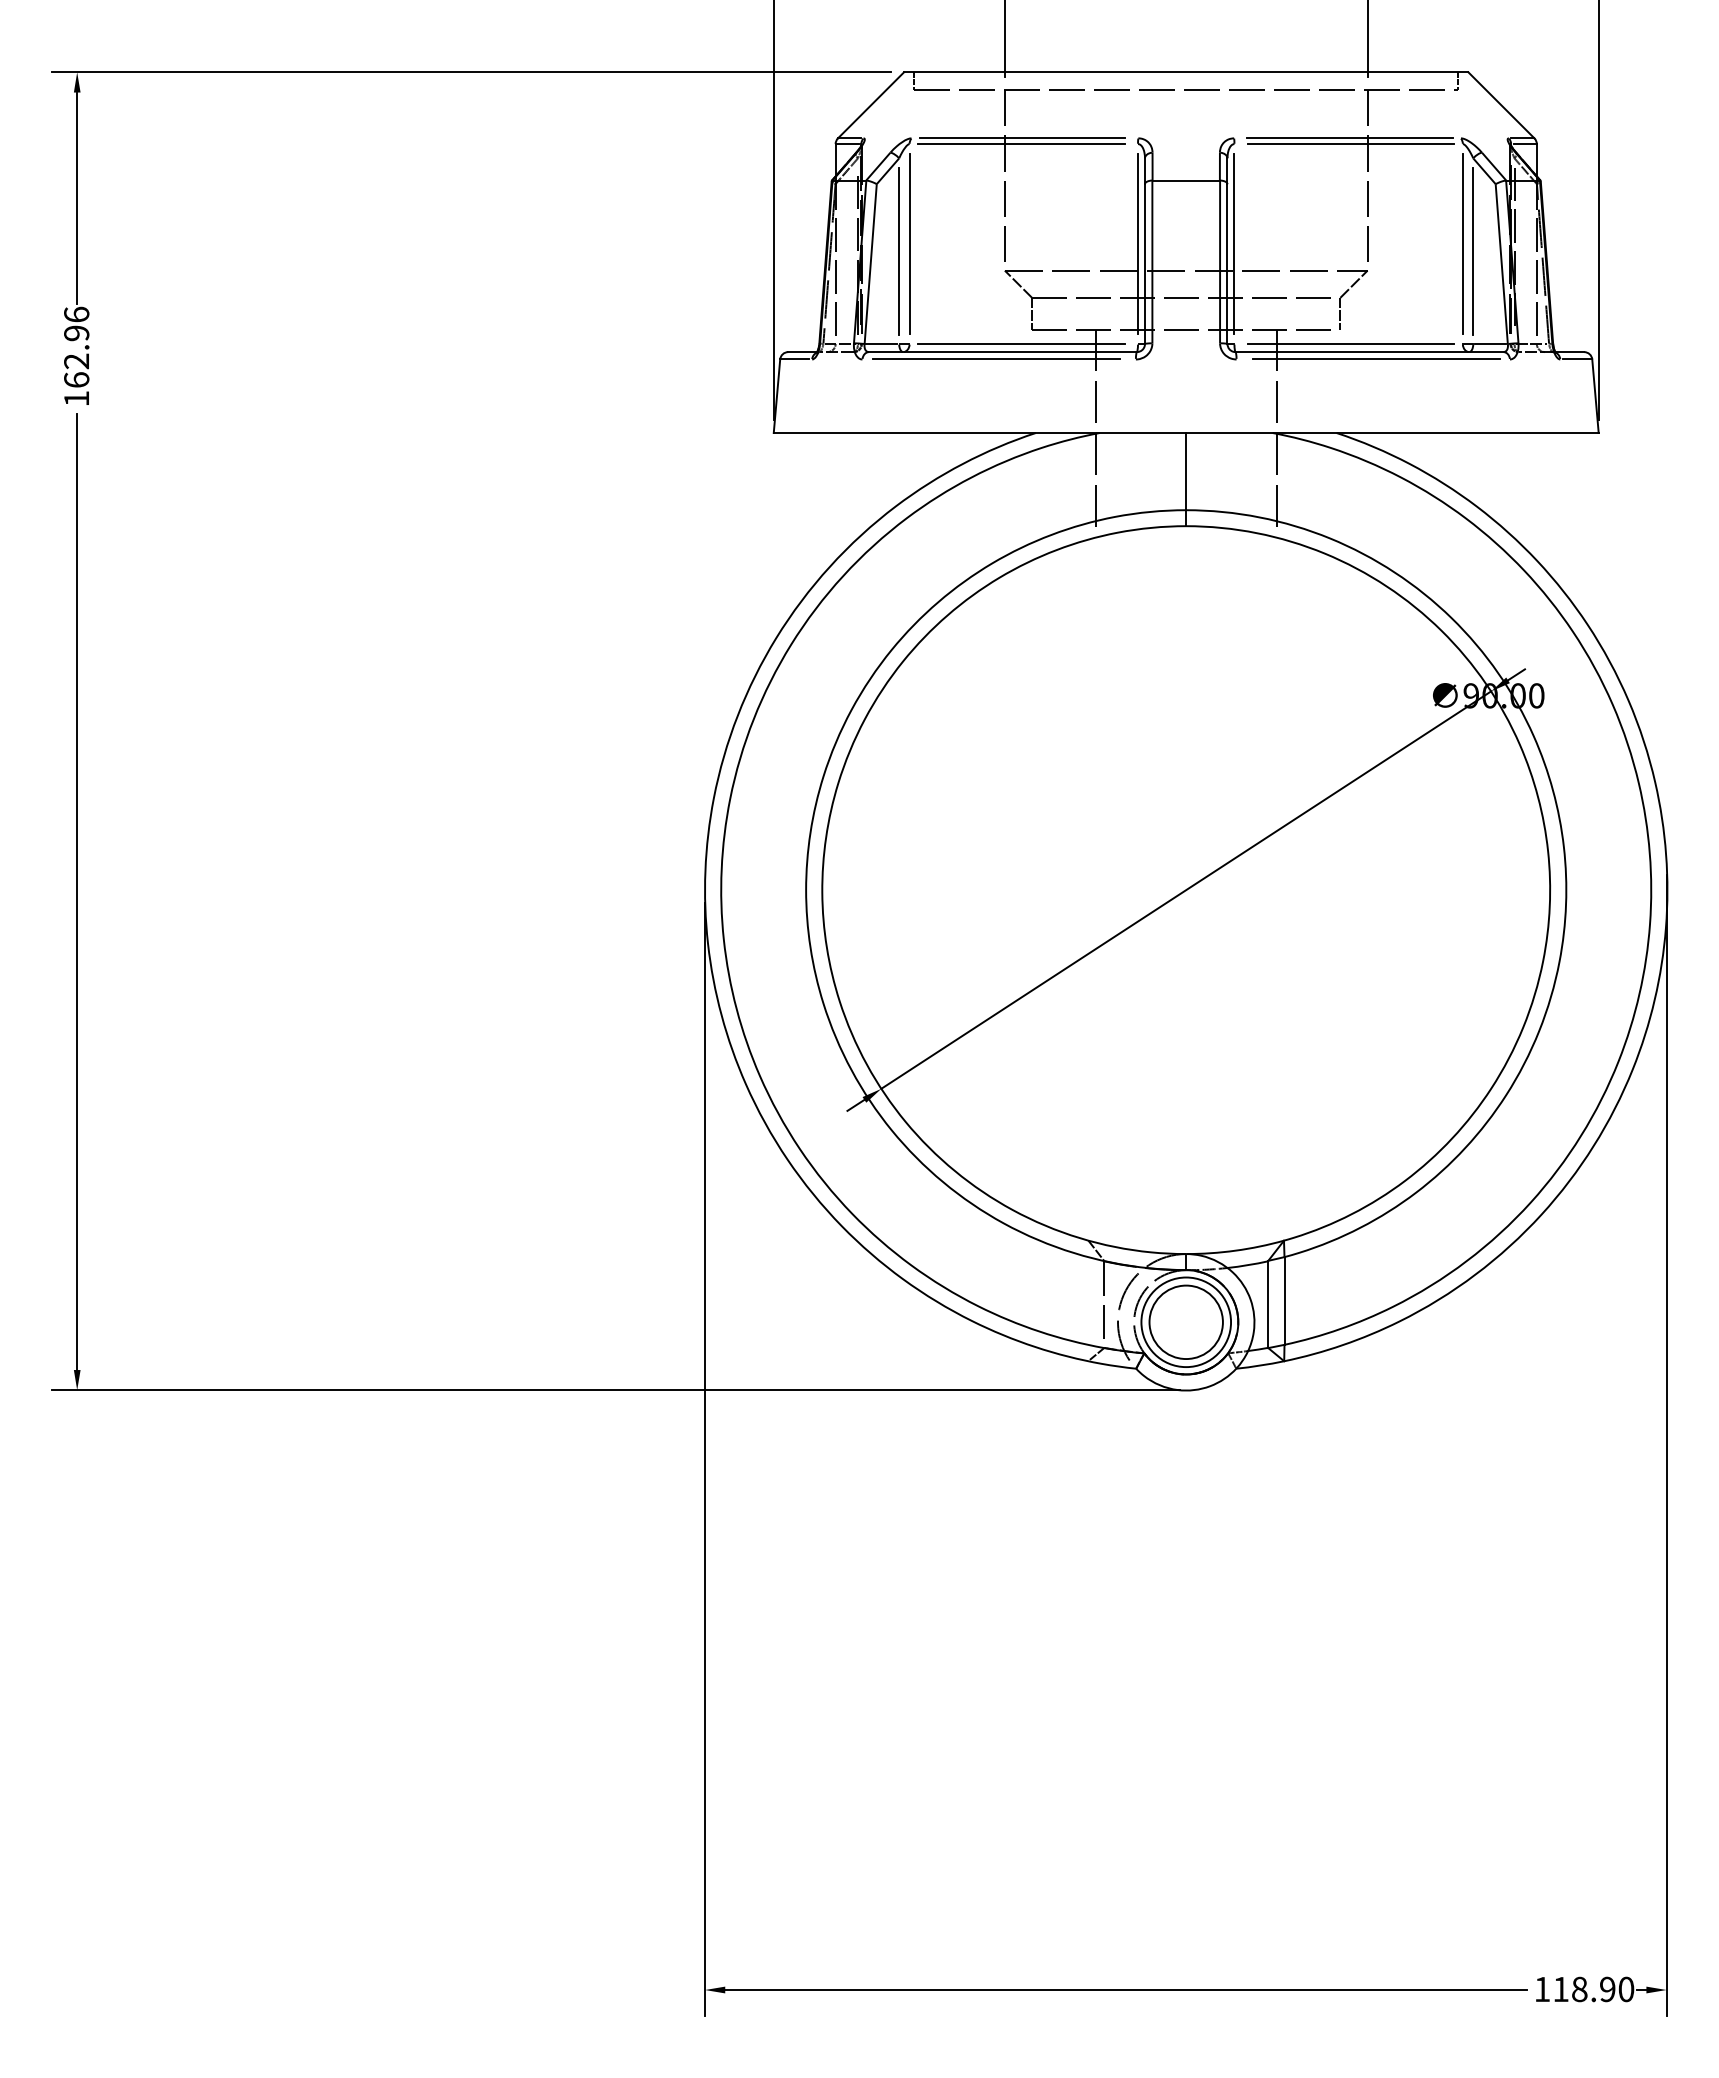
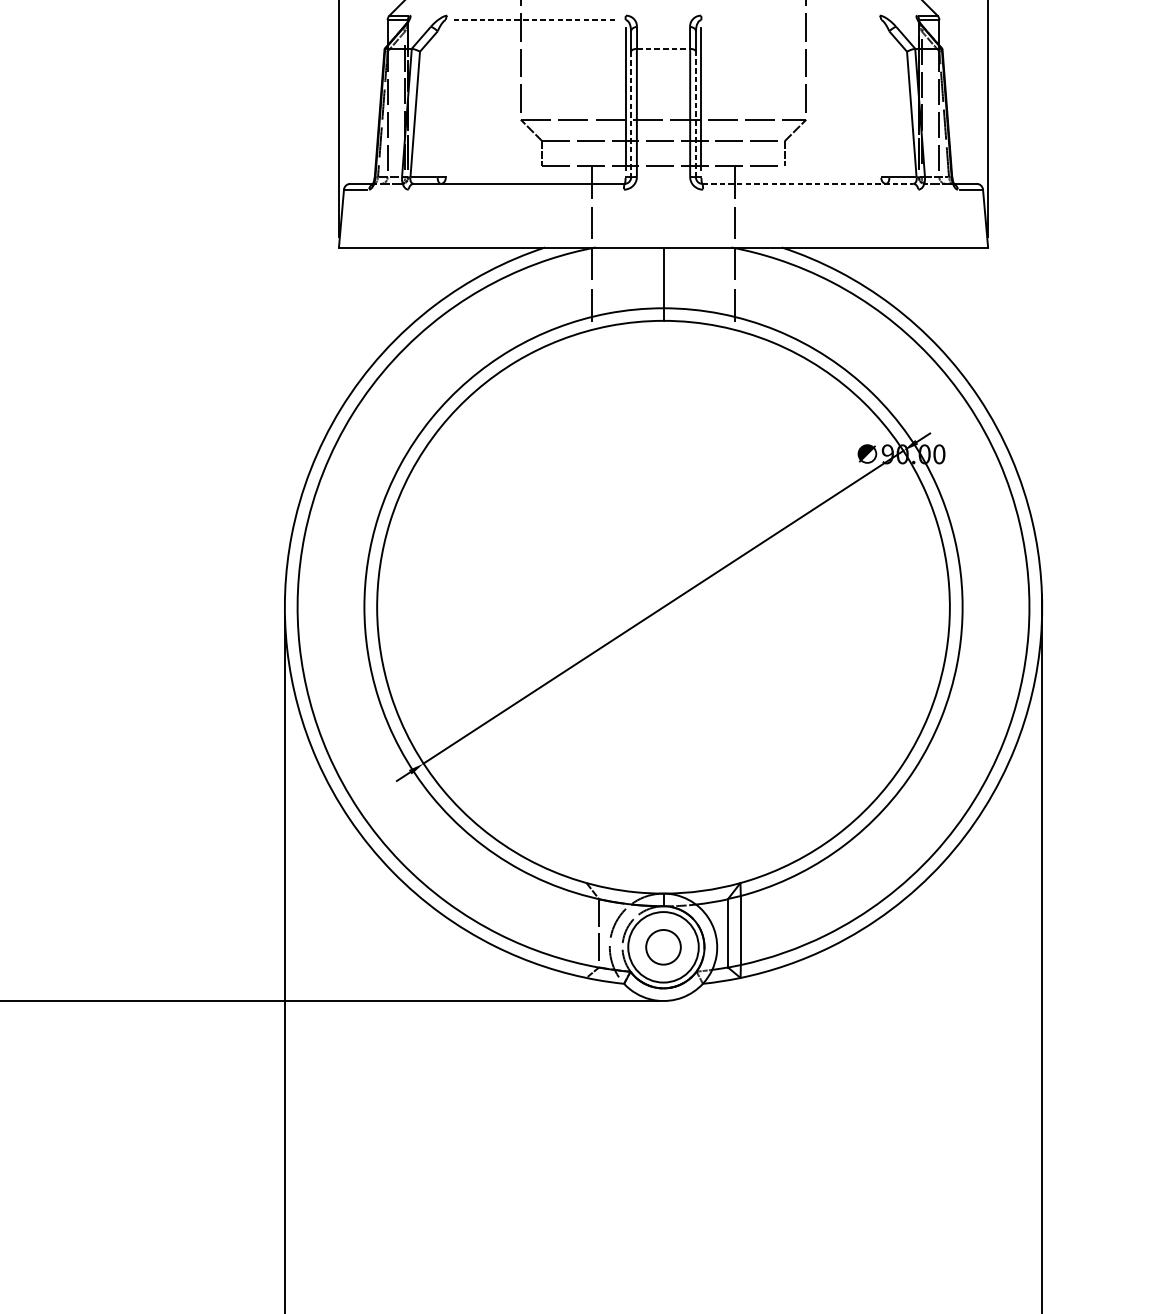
line: (1022, 138) -> (534, 15), removed
line: (1349, 138) -> (792, 15), removed
line: (1020, 144) -> (533, 20), solid -> dashed
line: (1350, 144) -> (792, 20), removed
line: (1186, 180) -> (663, 48), solid -> dashed
line: (909, 244) -> (445, 99), removed
line: (1462, 244) -> (880, 99), removed
line: (899, 250) -> (437, 103), removed
line: (1473, 250) -> (889, 103), removed
line: (1144, 264) -> (630, 114), solid -> dashed
line: (1227, 264) -> (695, 114), solid -> dashed
line: (1021, 344) -> (533, 177), removed
line: (1350, 344) -> (792, 177), removed
line: (1369, 352) -> (807, 184), solid -> dashed
line: (995, 359) -> (513, 189), removed
line: (1375, 359) -> (812, 189), removed
circle: (1185, 1322) -> (662, 947), size x0.6

